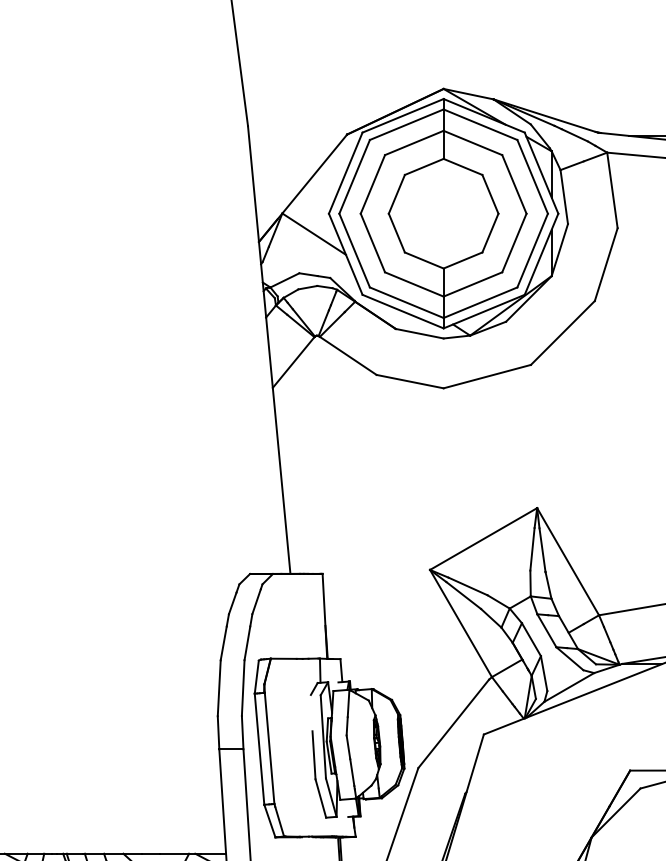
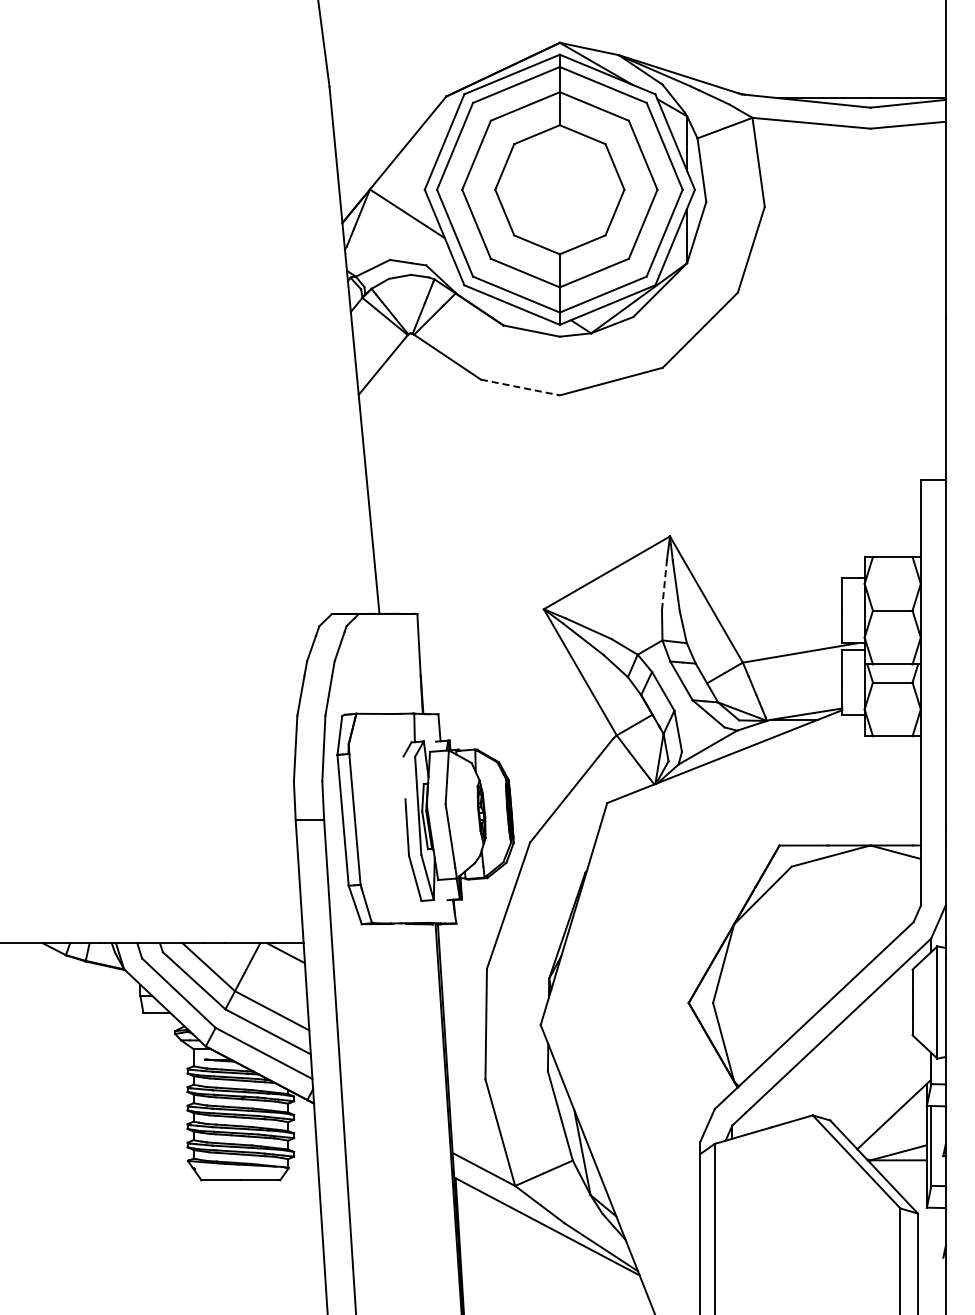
line: (410, 381) -> (520, 387), solid -> dashed
line: (532, 548) -> (664, 584), solid -> dashed

